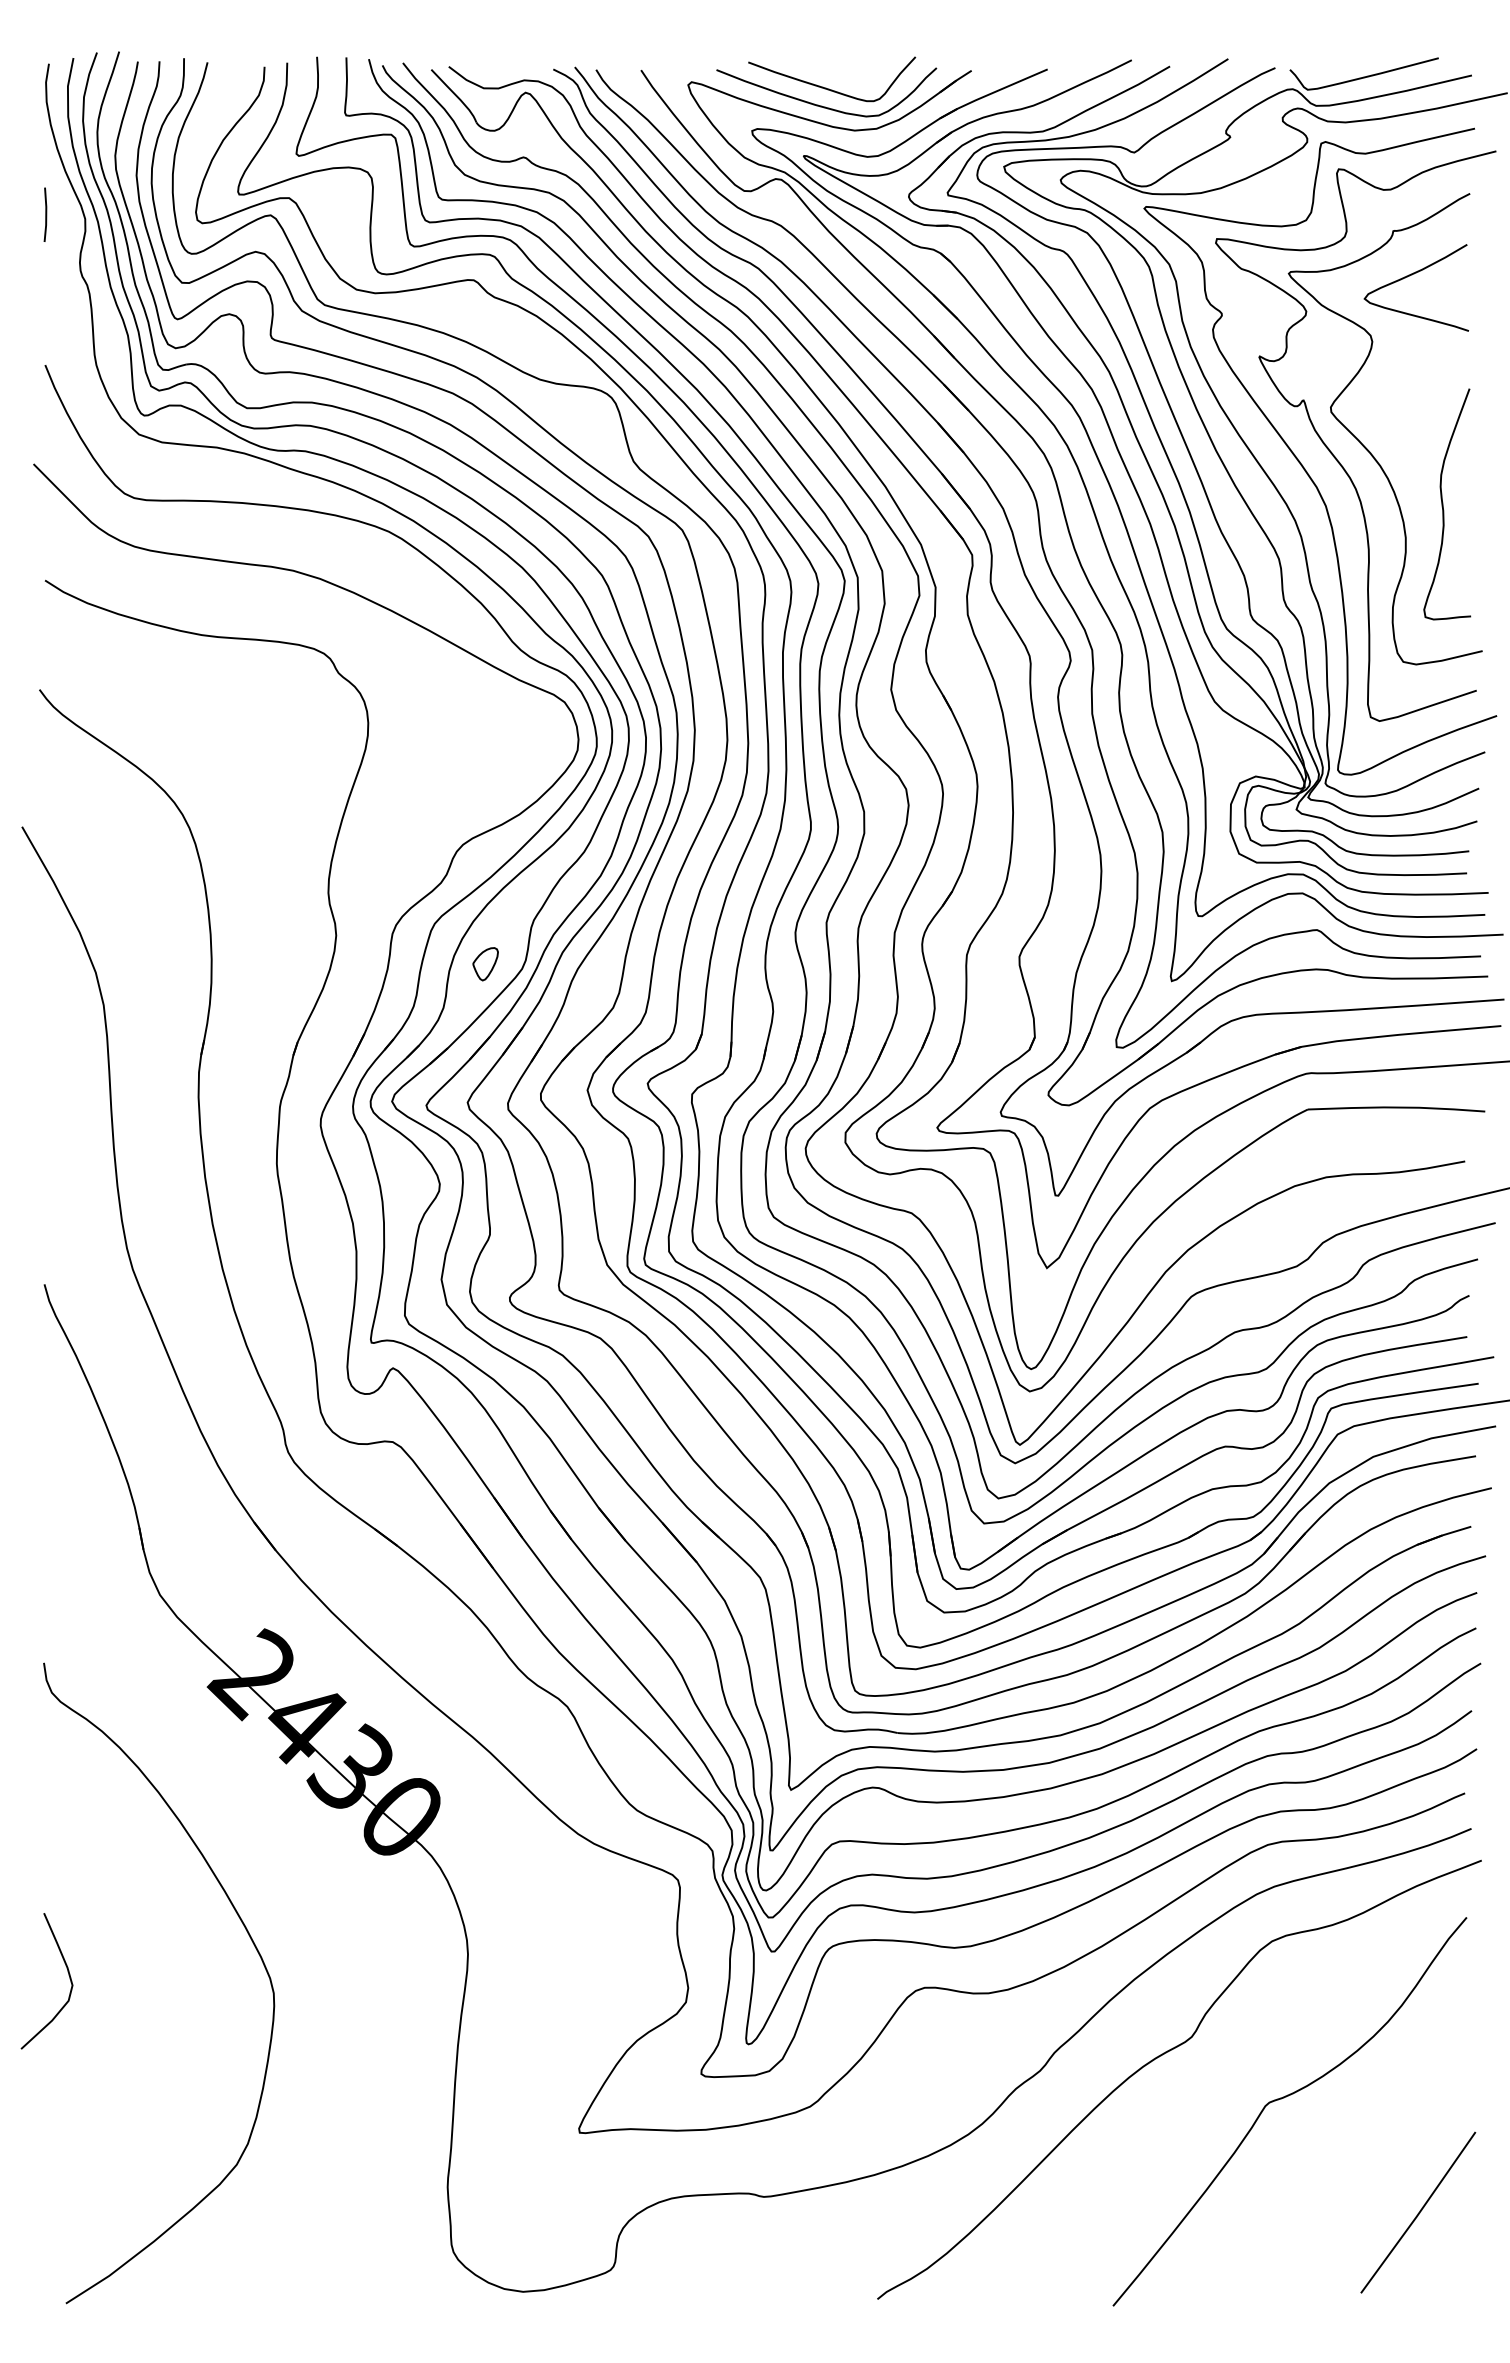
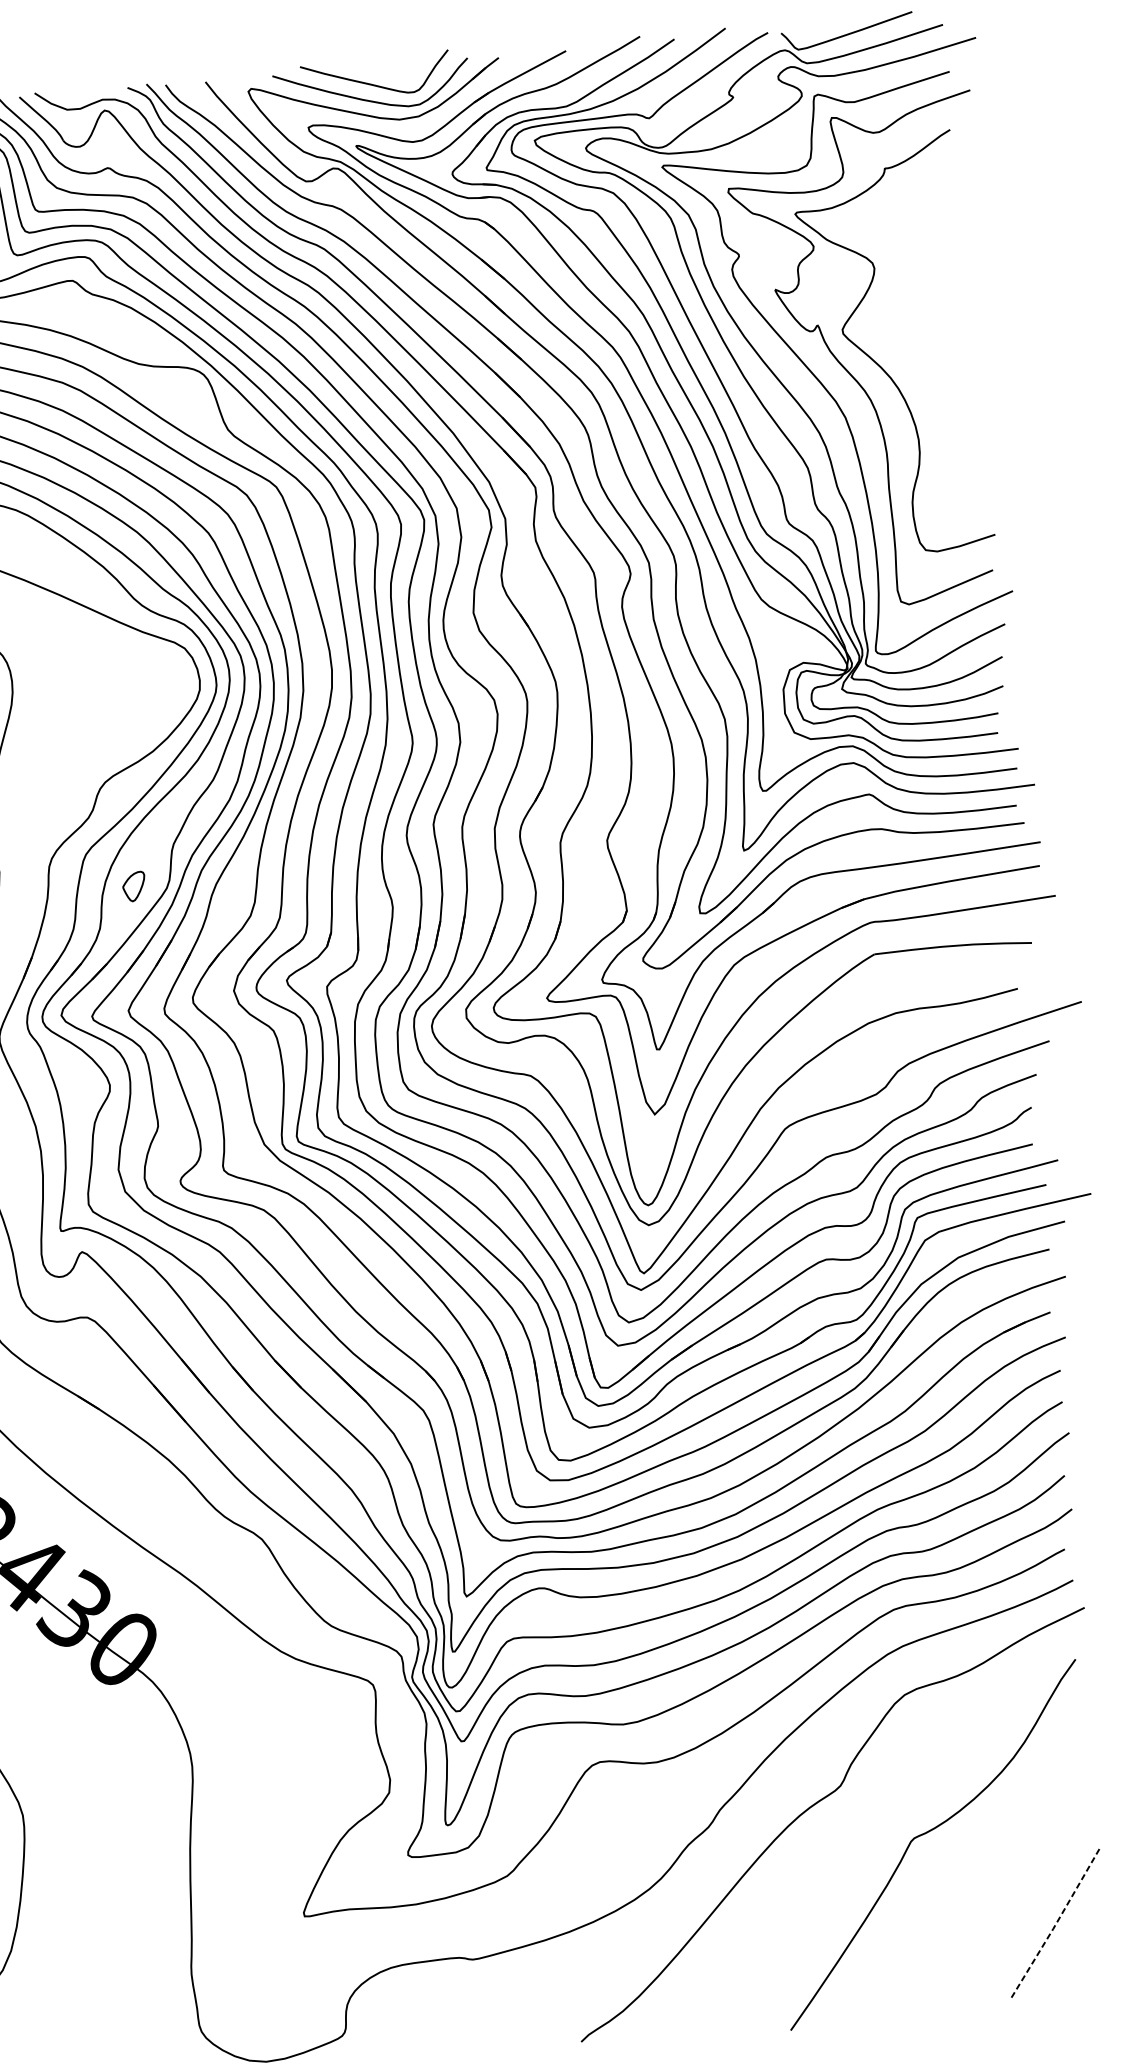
curve: (1412, 275) -> (905, 206), removed
curve: (1443, 504) -> (949, 407), removed
line: (1418, 2213) -> (1054, 1925), solid -> dashed

